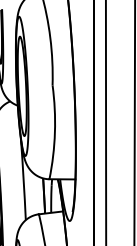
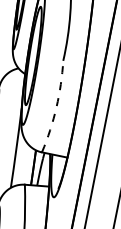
arc: (54, 132) -> (56, 107), solid -> dashed

